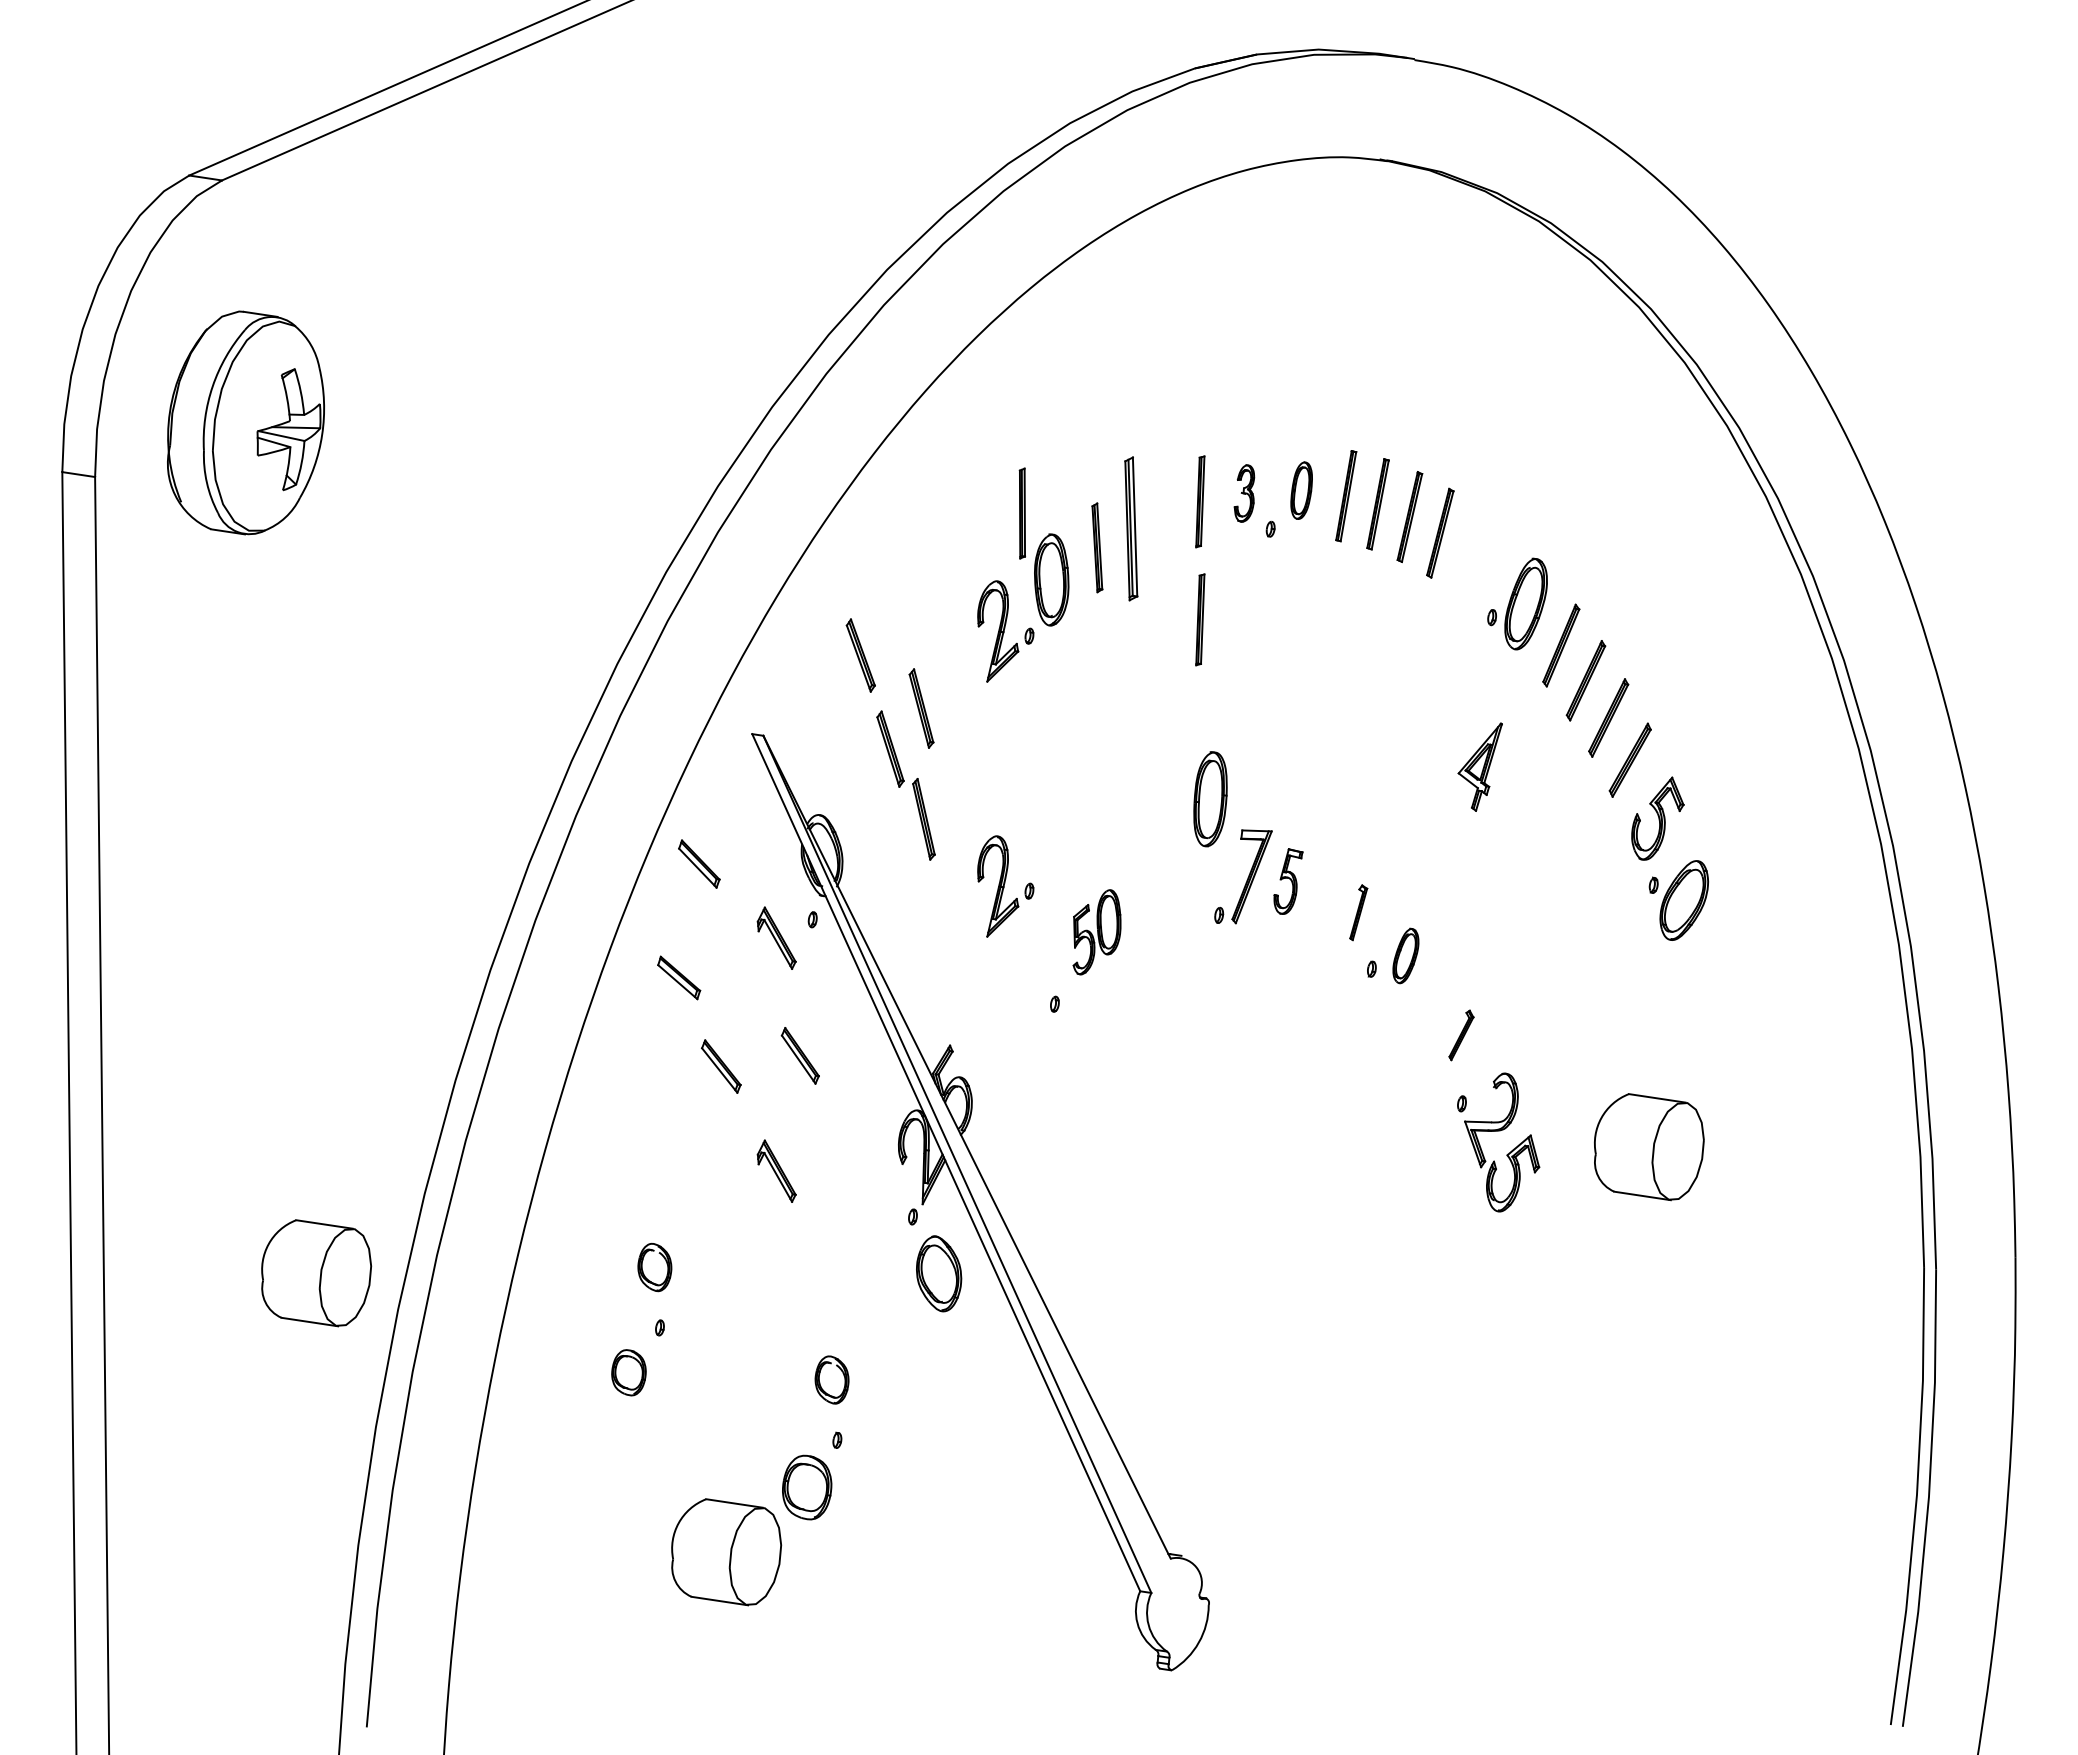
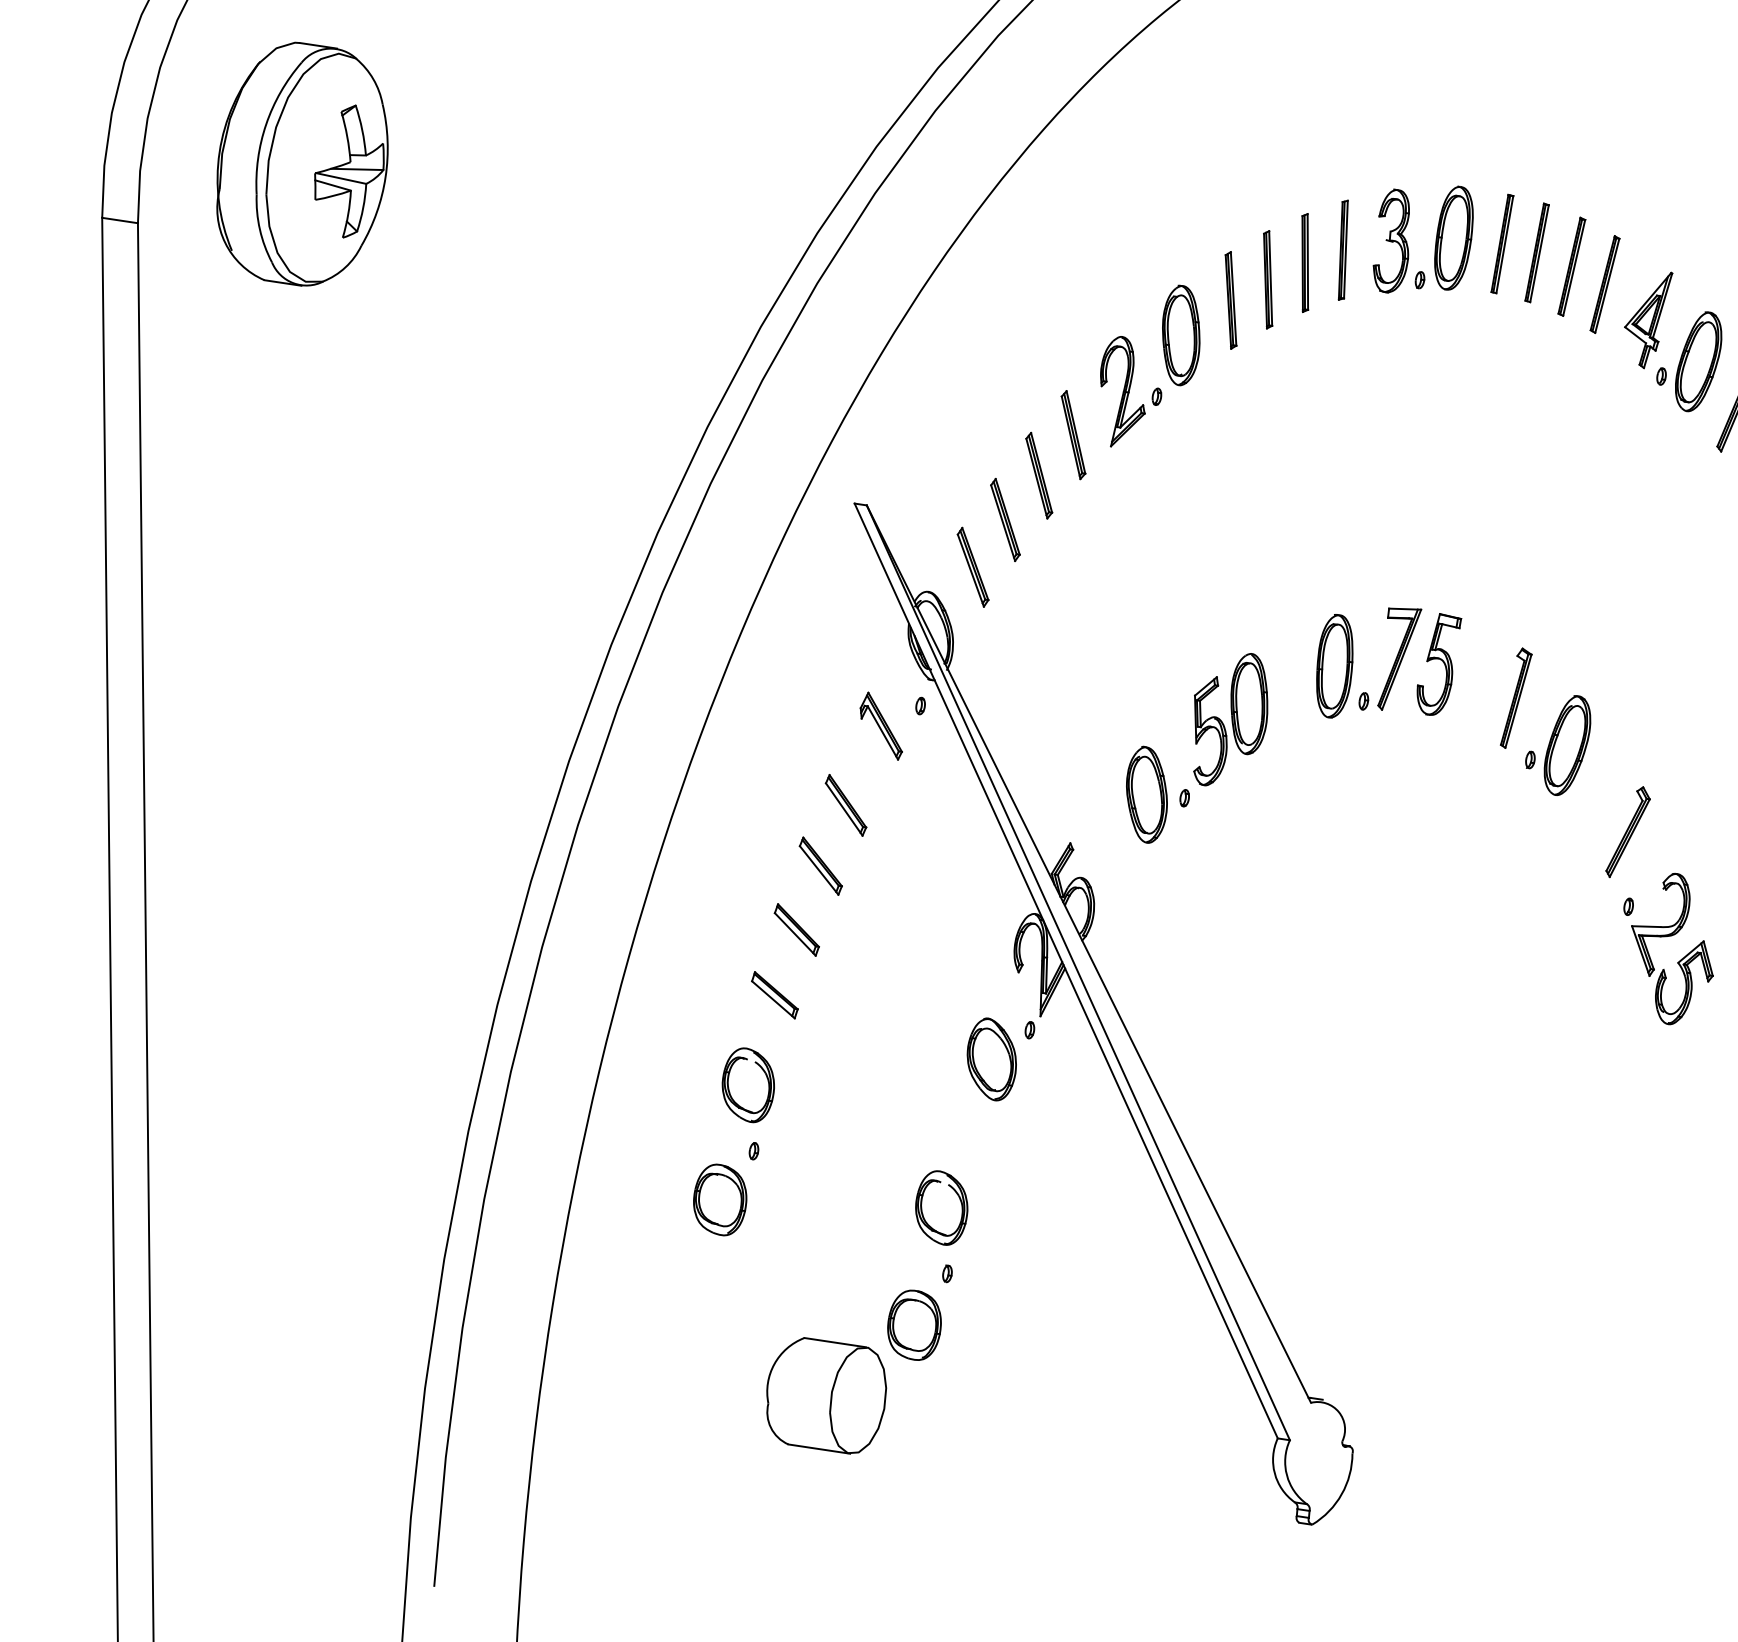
part: (1301, 490) -> (1453, 237), size x1.67
part: (1244, 493) -> (1391, 241), size x1.67
part: (1021, 513) -> (1304, 262), moved
part: (1131, 528) -> (1268, 279), size x0.62
part: (1200, 619) -> (1343, 378), removed
part: (860, 655) -> (972, 567), moved
part: (1479, 766) -> (1647, 319), moved
part: (1210, 799) -> (1334, 666), moved
part: (923, 819) -> (1073, 435), moved
part: (699, 863) -> (797, 929), moved
part: (1288, 881) -> (1439, 664), size x1.43
part: (1005, 886) -> (1130, 669), removed
part: (1358, 912) -> (1515, 698), size x1.67
part: (1096, 932) -> (1230, 719), size x1.43
part: (1405, 955) -> (1567, 745), size x1.67
part: (679, 977) -> (775, 994), moved
part: (1020, 1001) -> (1147, 795), added
part: (1461, 1035) -> (1628, 832), size x1.67
part: (799, 1055) -> (845, 805), moved
part: (776, 1170) -> (881, 979), removed
part: (654, 1267) -> (748, 1085), size x1.43
part: (316, 1273) -> (379, 1091), removed
part: (939, 1273) -> (992, 1059), moved
part: (628, 1372) -> (719, 1199), size x1.43
part: (831, 1379) -> (941, 1207), size x1.43

